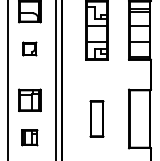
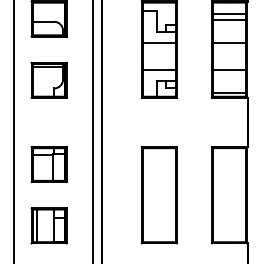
part: (29, 48) -> (48, 79), size x1.67
part: (96, 118) -> (158, 194), size x1.67
part: (29, 137) -> (48, 225), size x1.43

